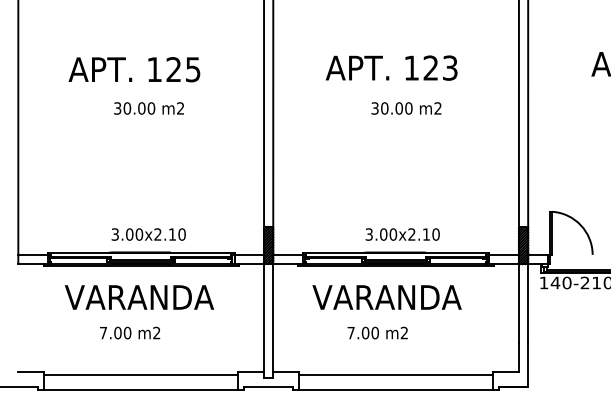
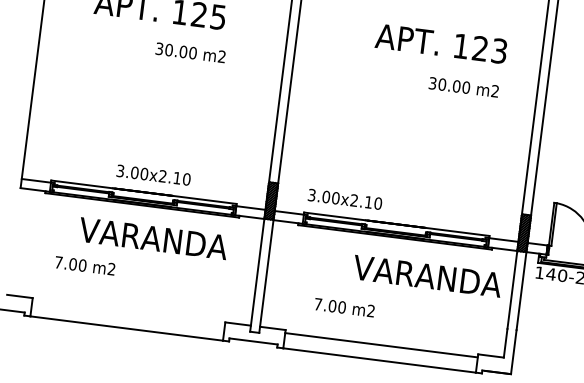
text: (391, 67) -> (441, 43), moved
text: (148, 108) -> (190, 52), moved
text: (406, 108) -> (463, 87), moved
text: (402, 234) -> (344, 199), moved
text: (139, 297) -> (153, 238), moved
text: (386, 297) -> (426, 276), moved
text: (130, 332) -> (85, 265), moved
text: (377, 332) -> (344, 307), moved
line: (140, 374) -> (127, 313), removed

